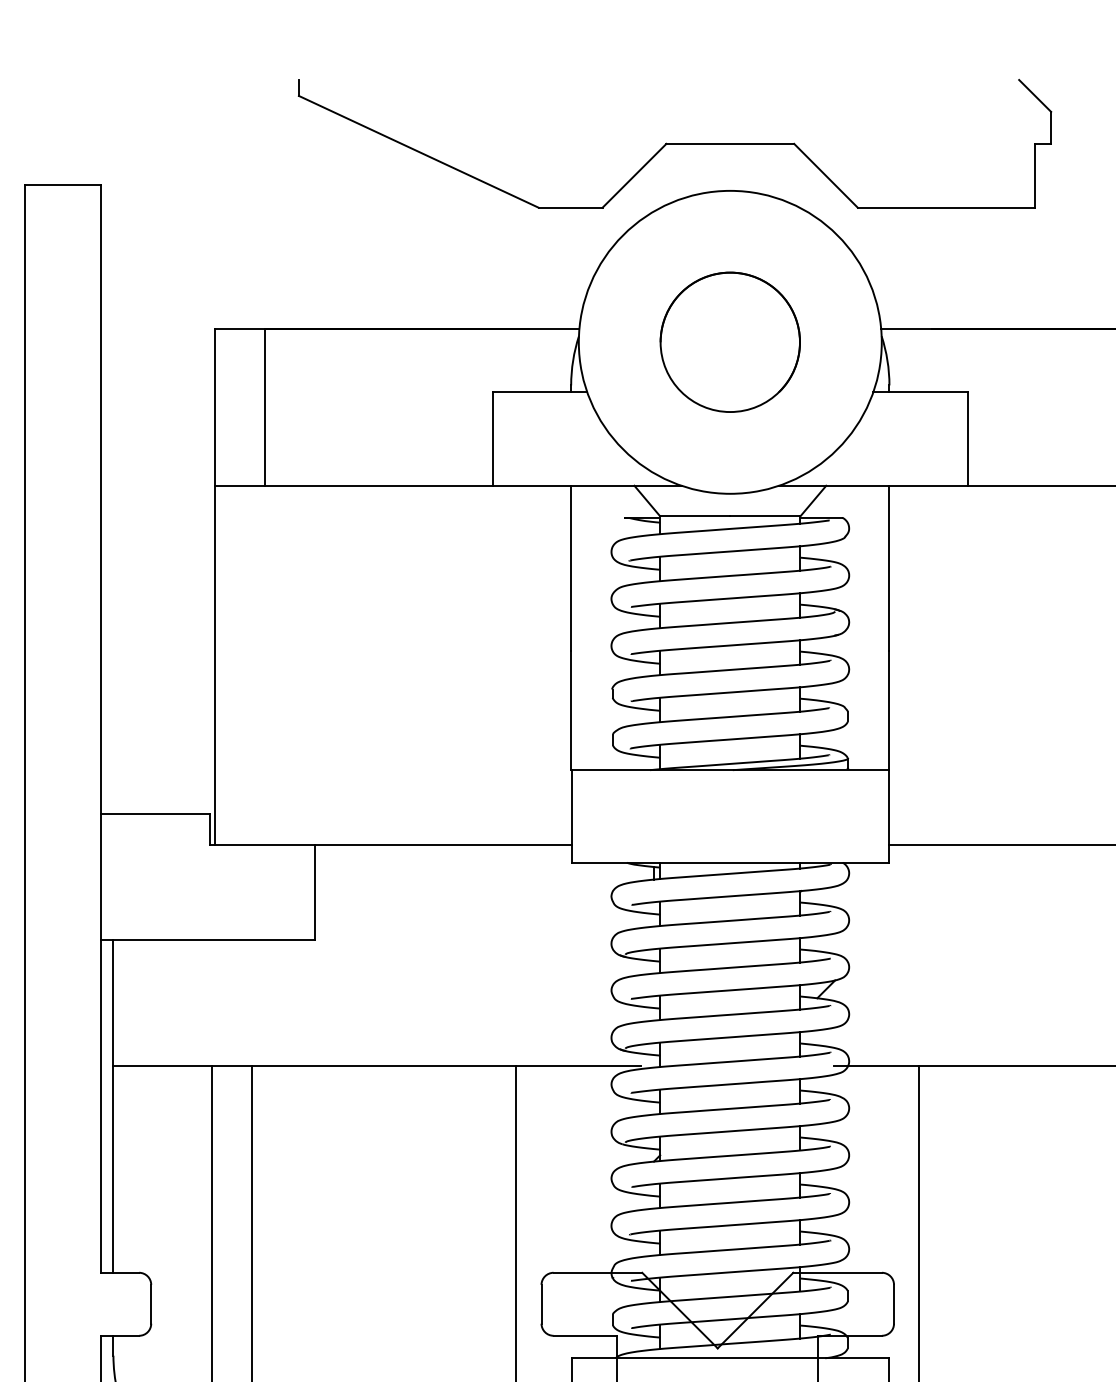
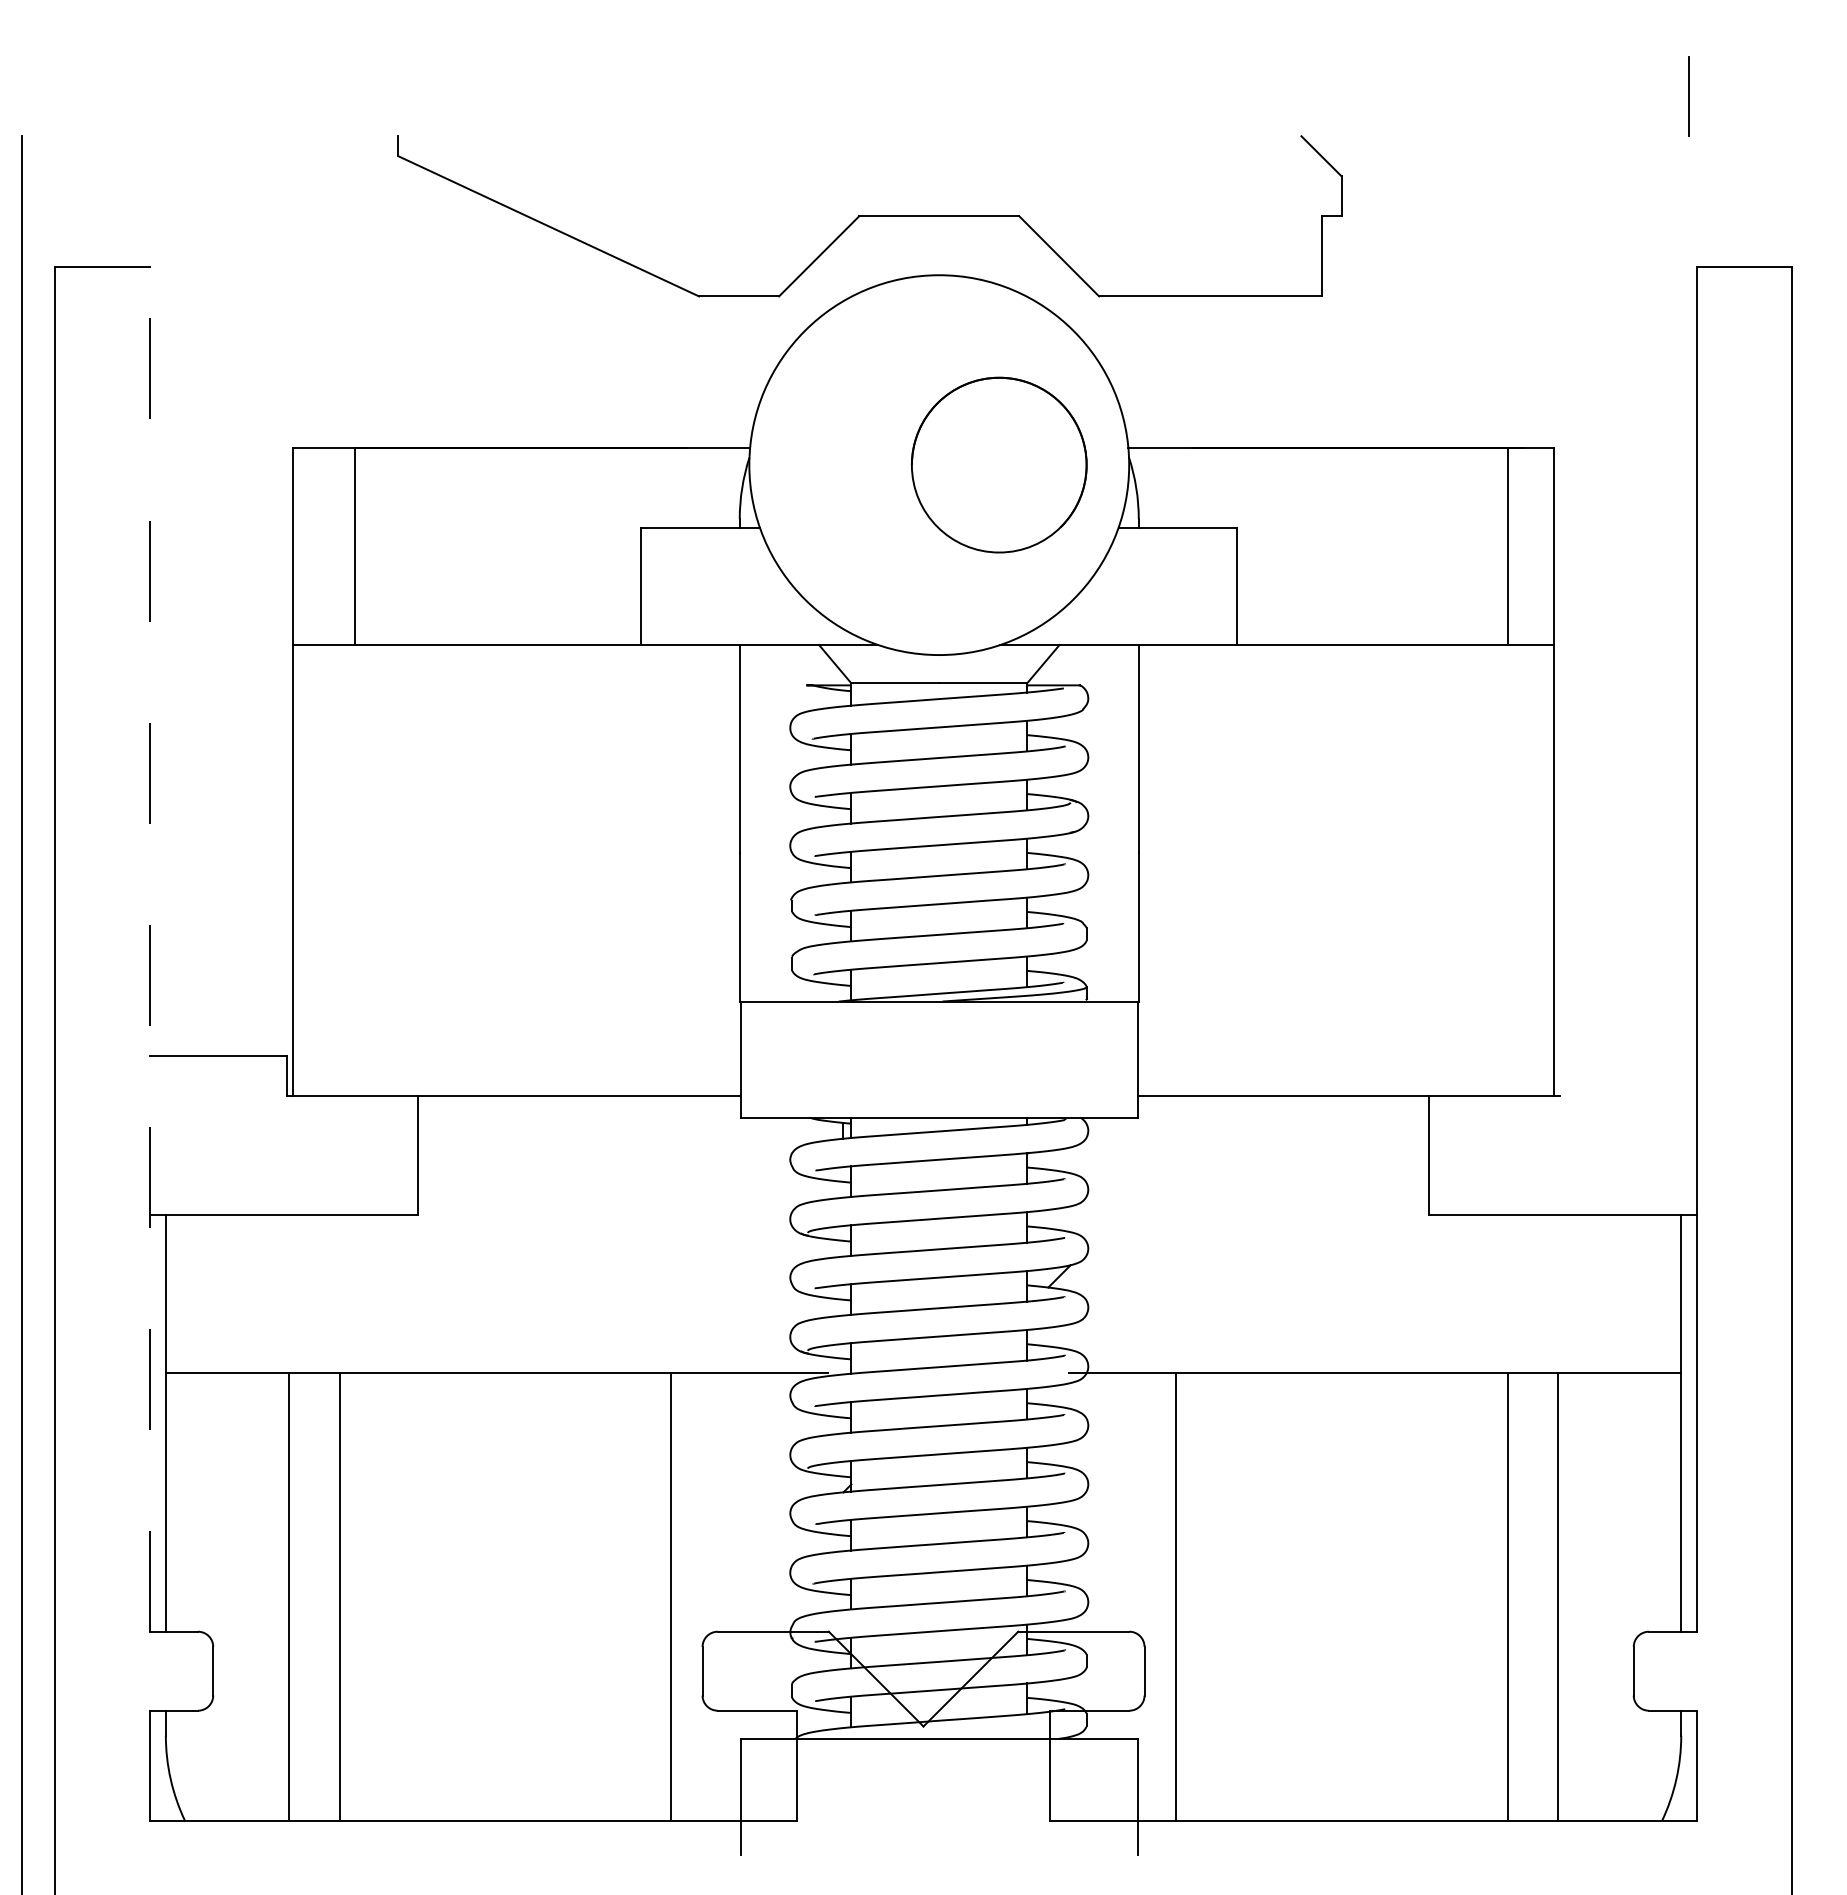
part: (730, 341) -> (999, 464), moved
line: (101, 728) -> (150, 949), solid -> dashed

